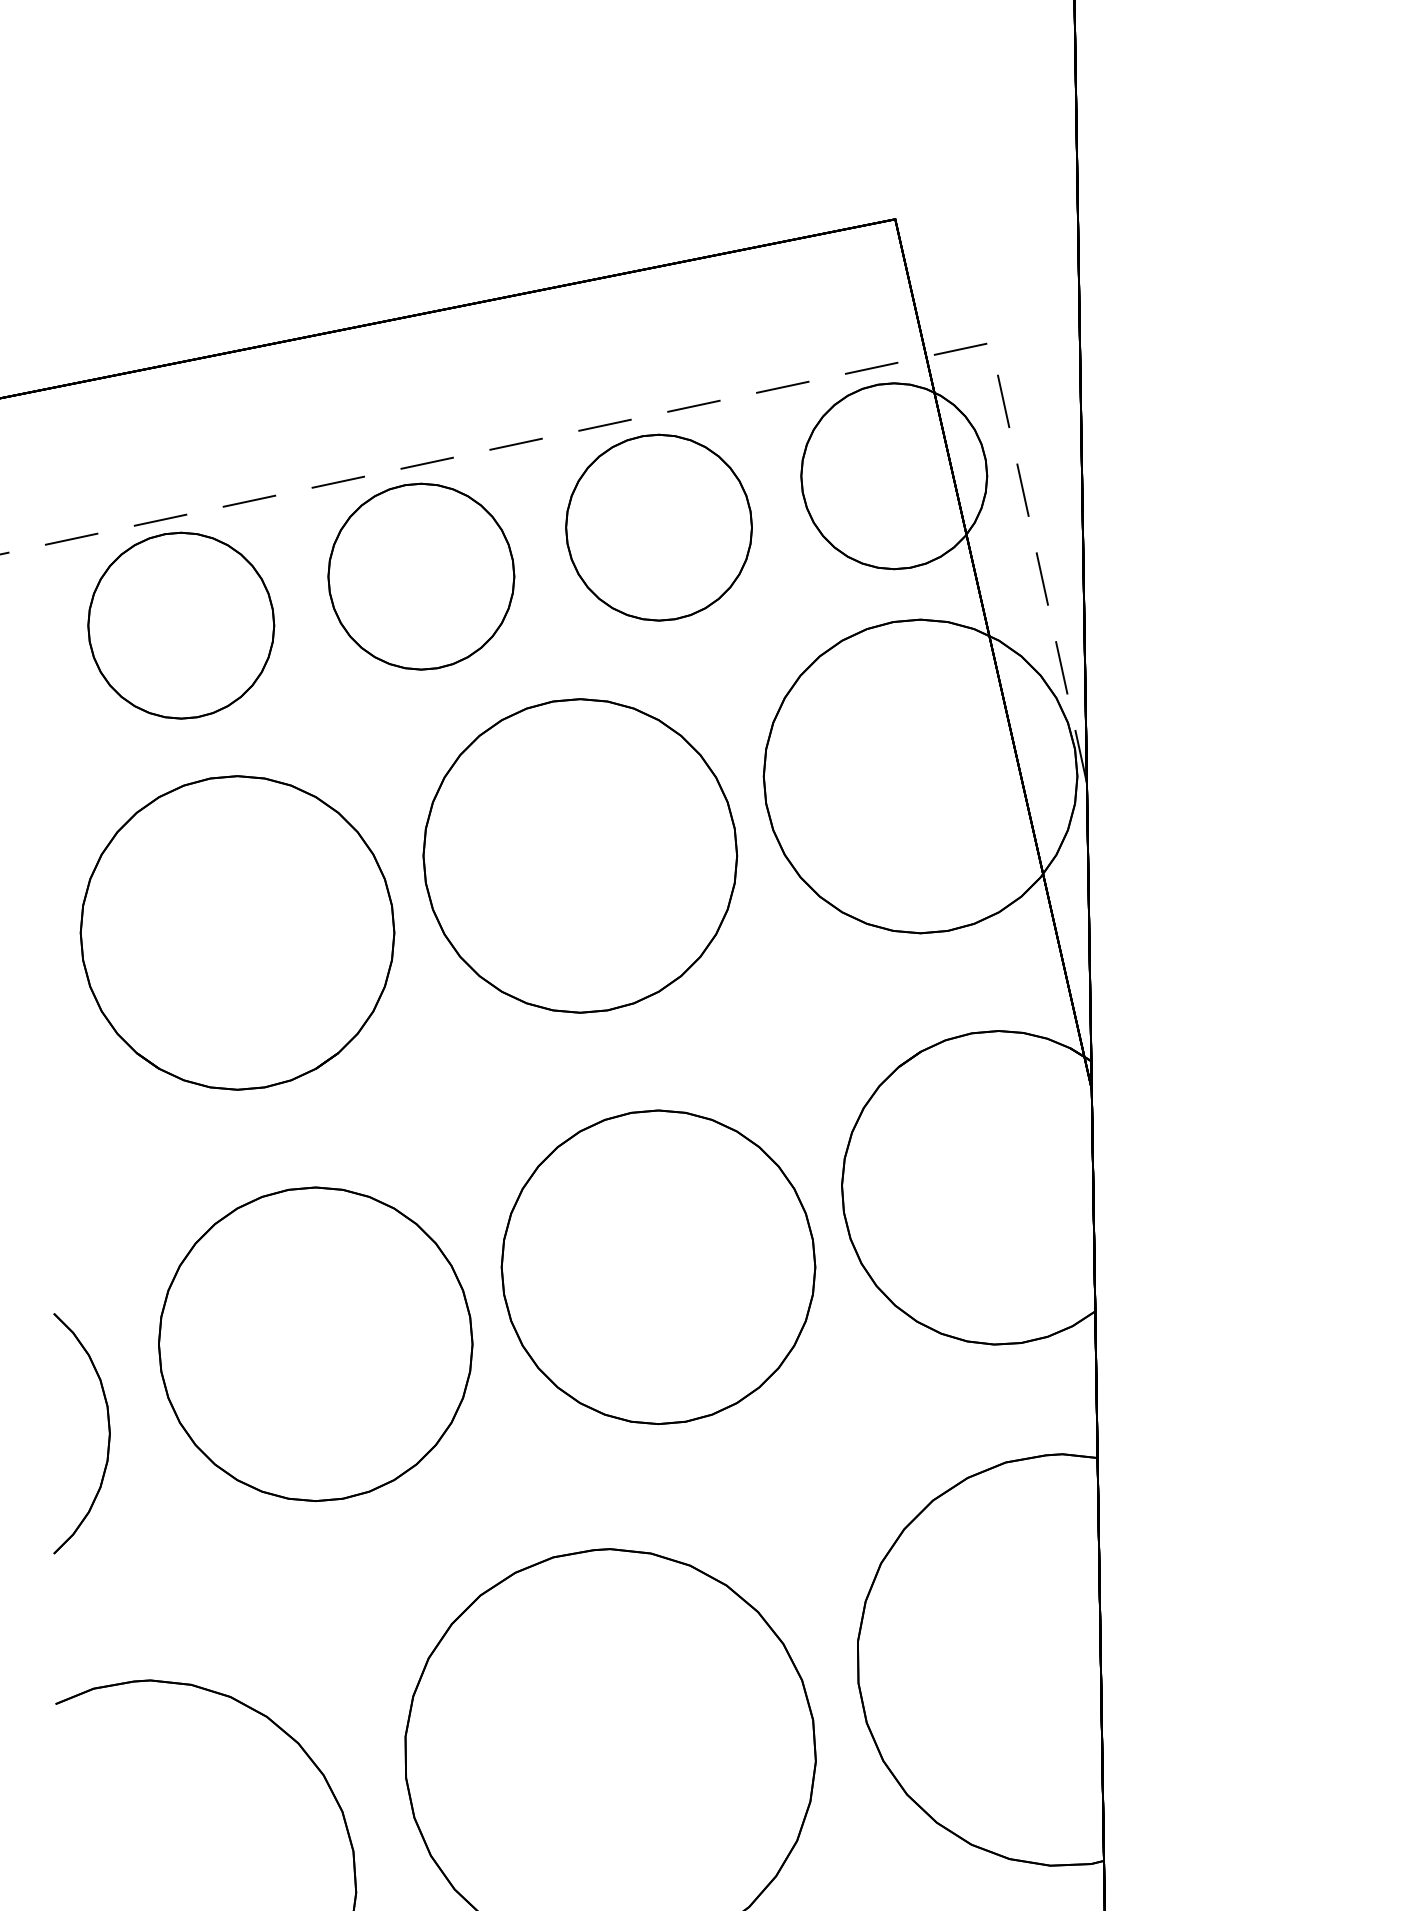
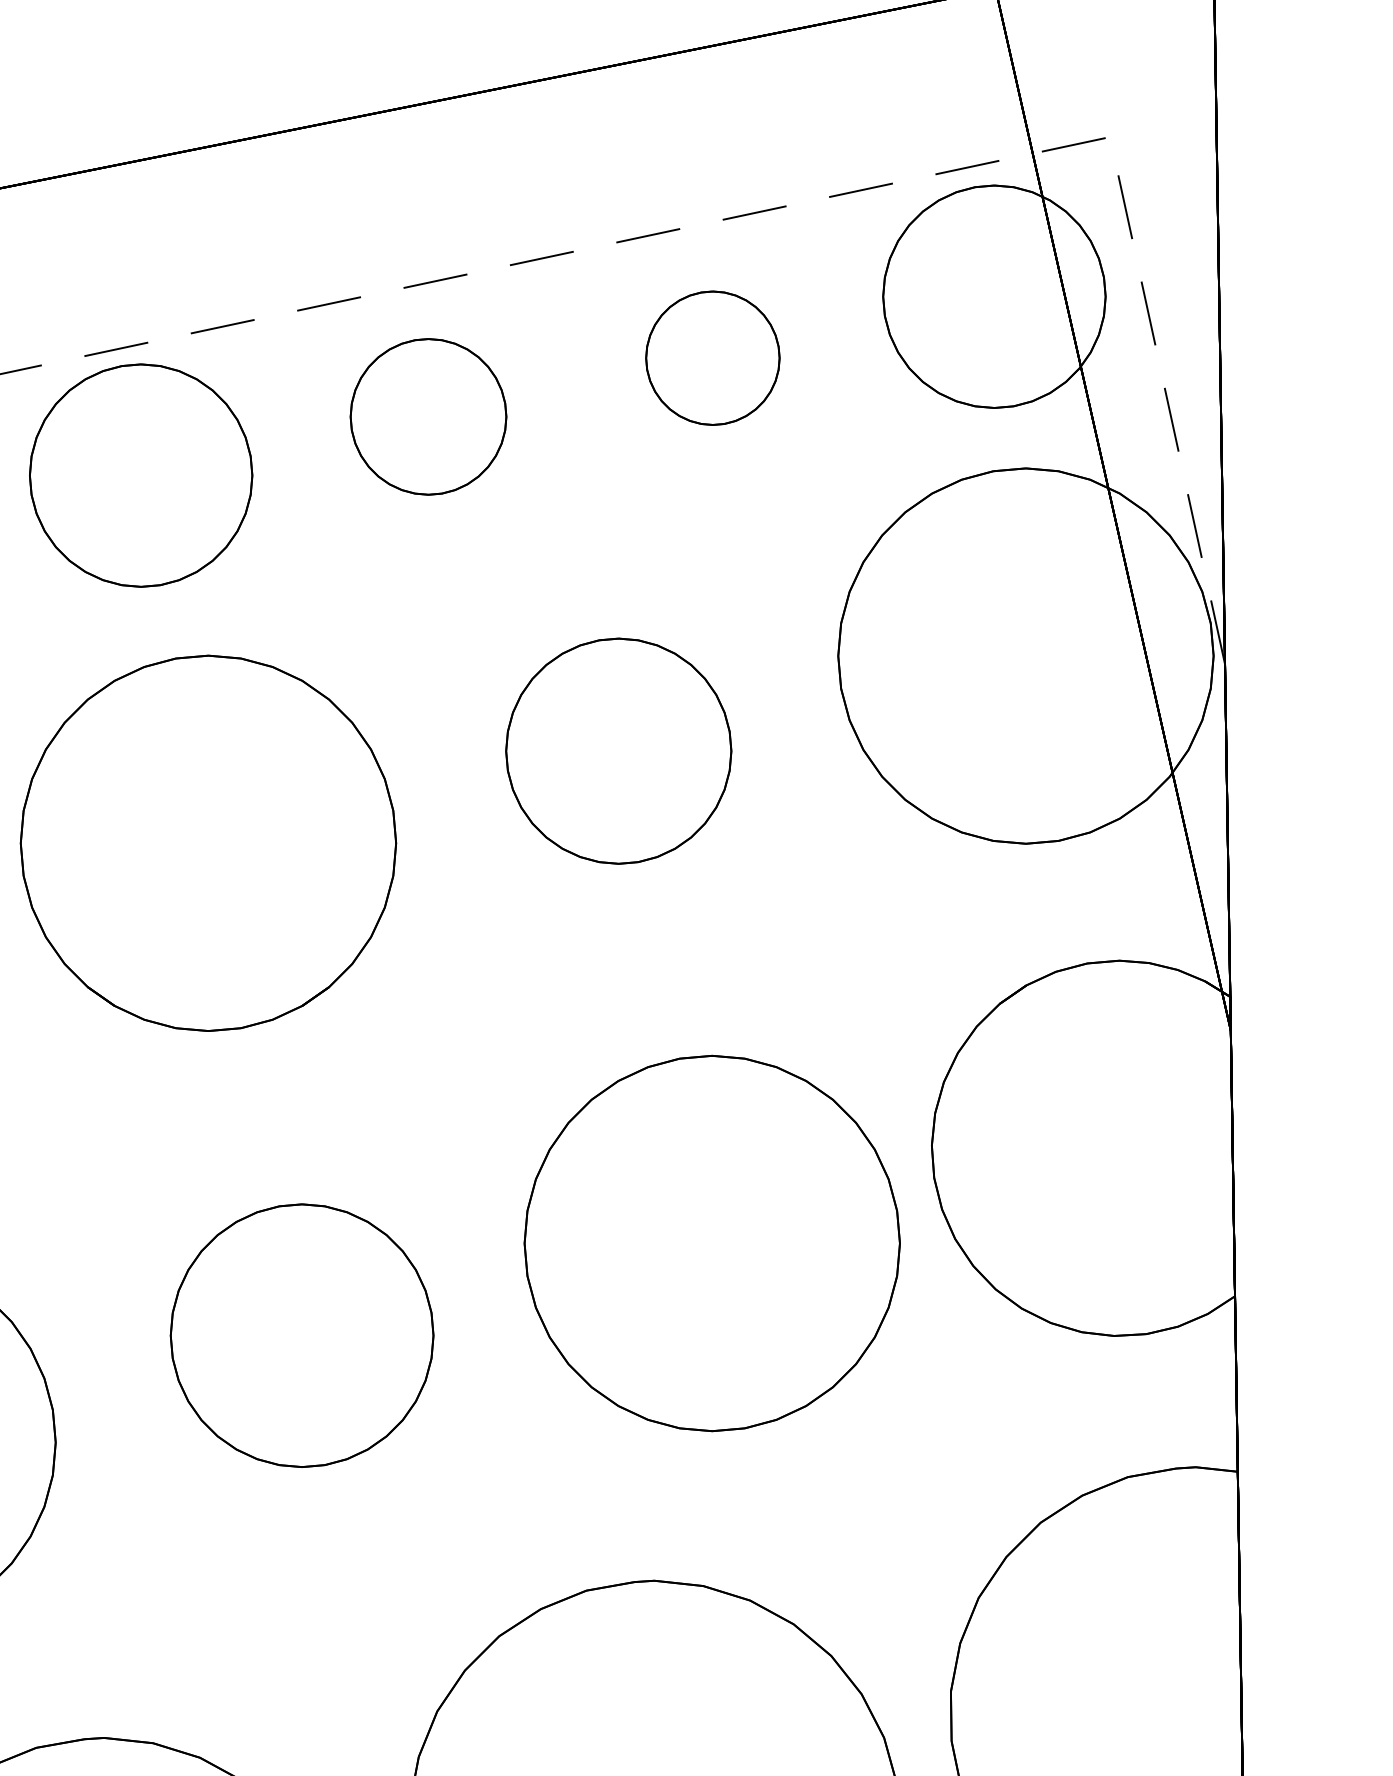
part: (658, 527) -> (712, 358), size x0.6
part: (421, 576) -> (428, 416), size x0.7
part: (580, 855) -> (618, 750), size x0.6
part: (315, 1344) -> (301, 1335), size x0.7

